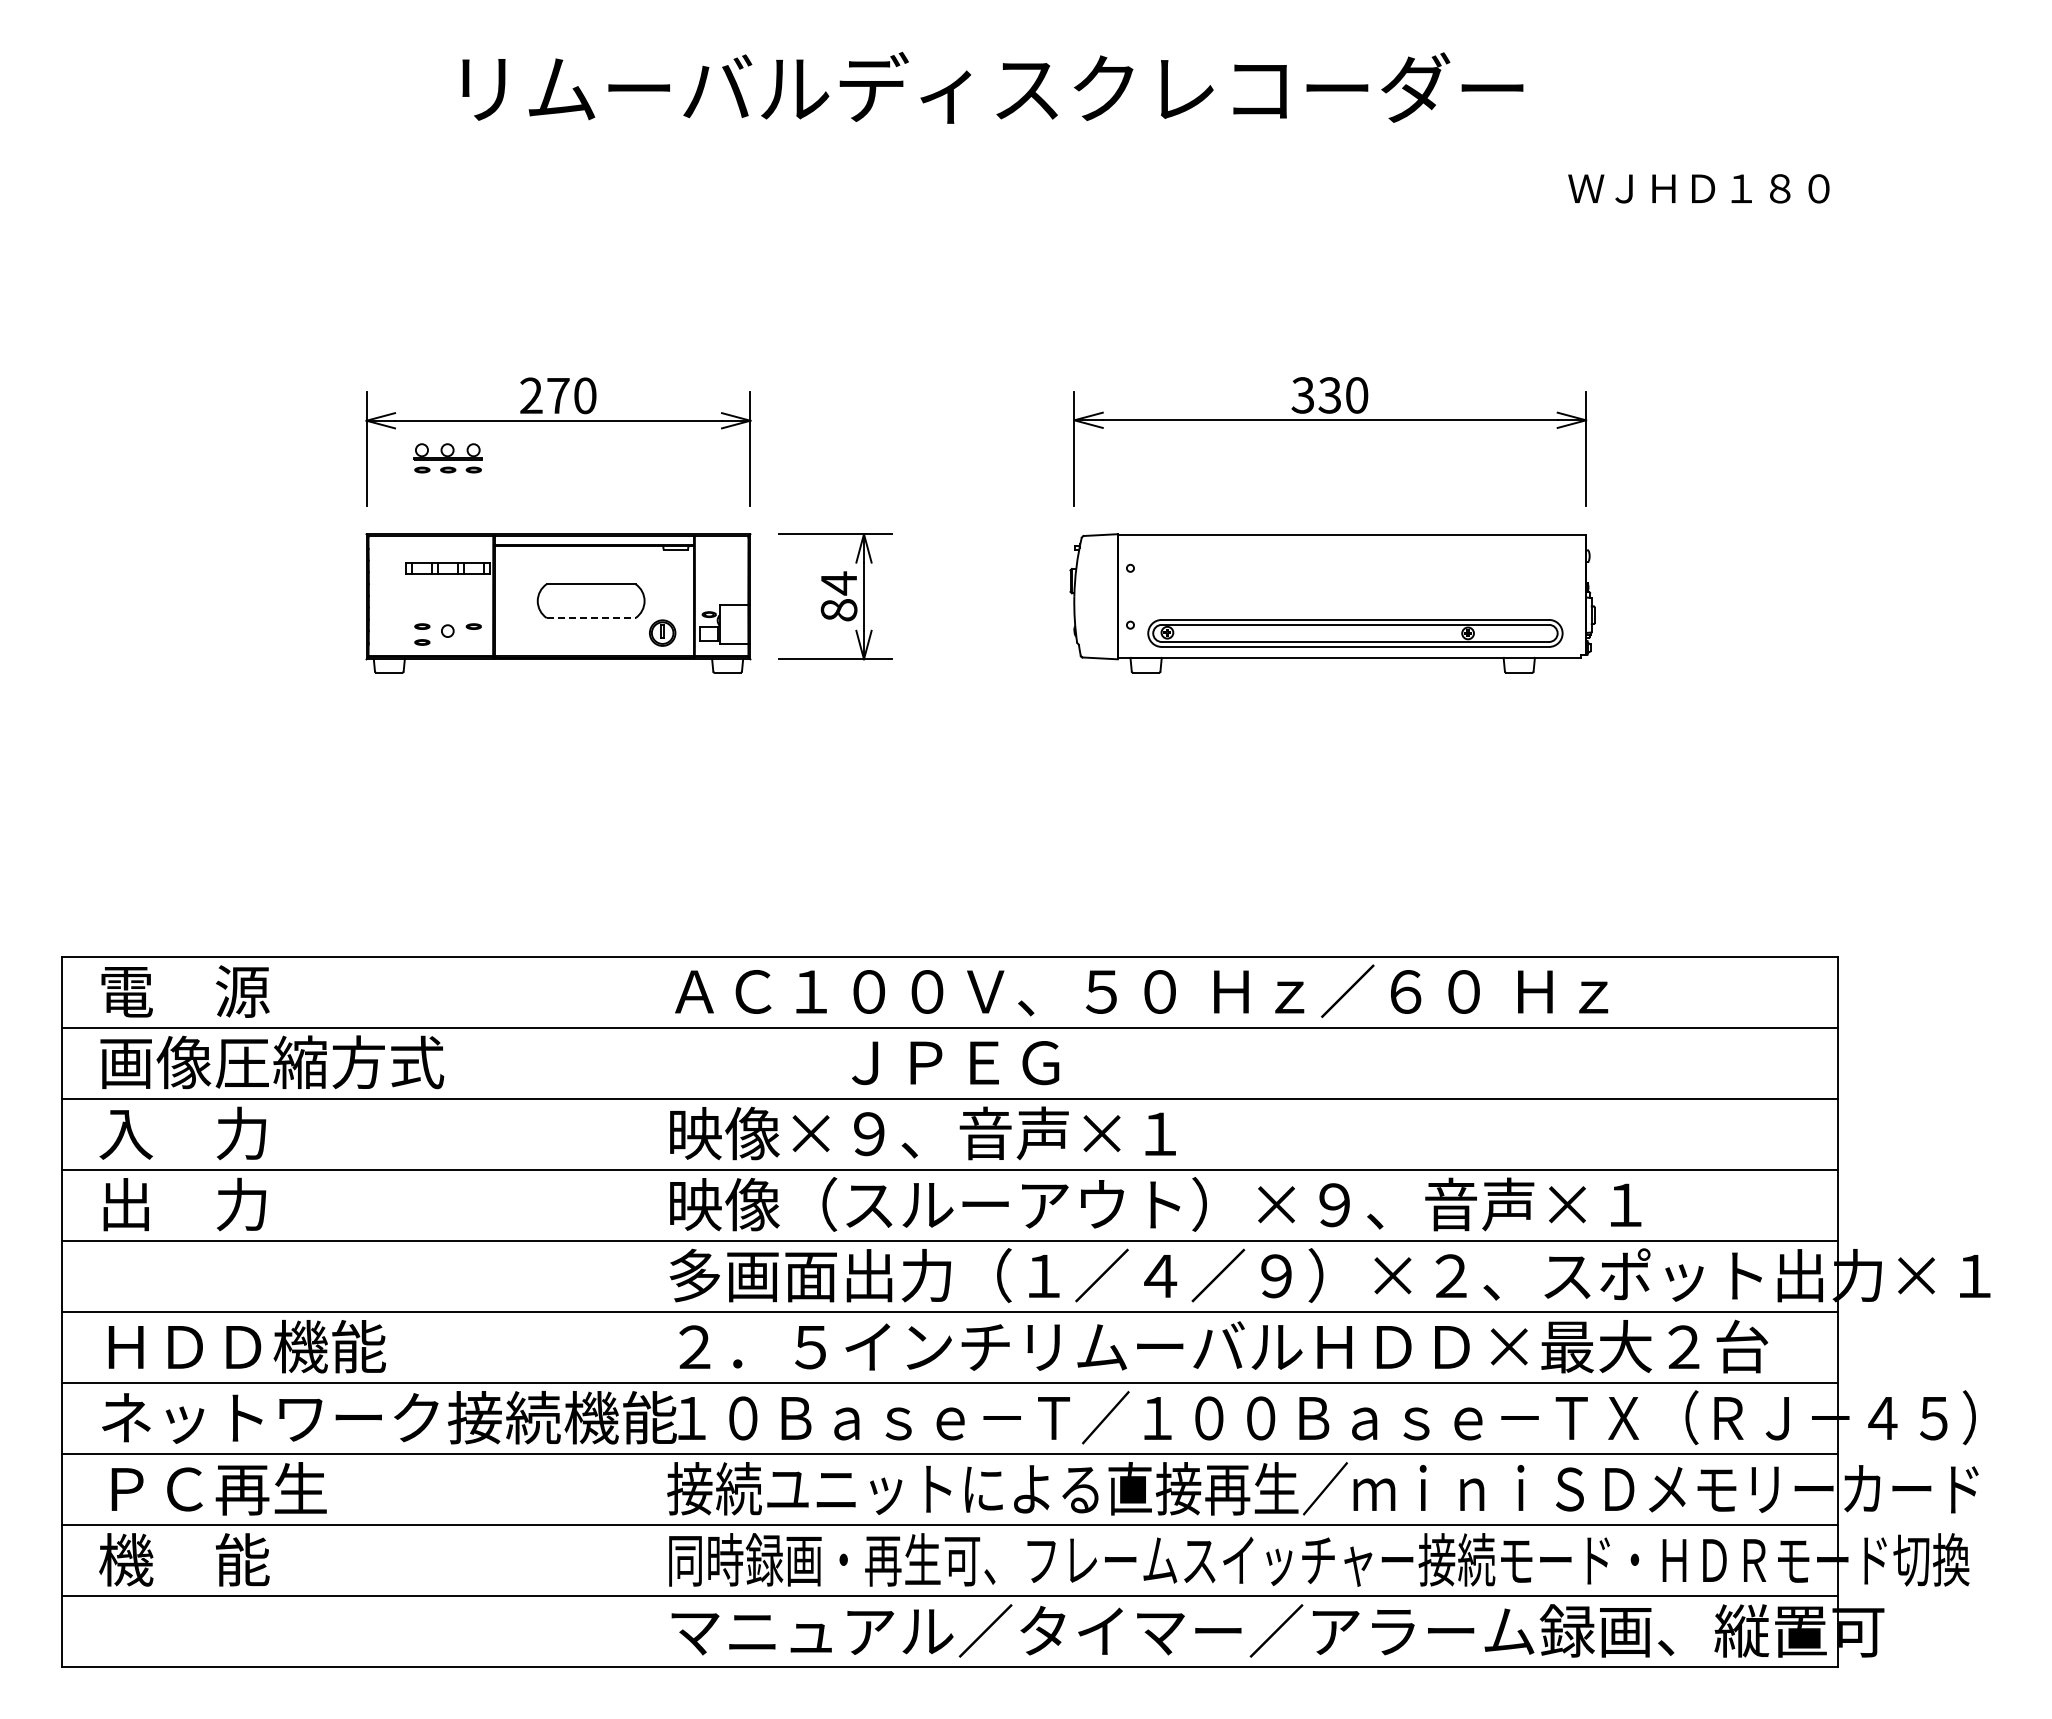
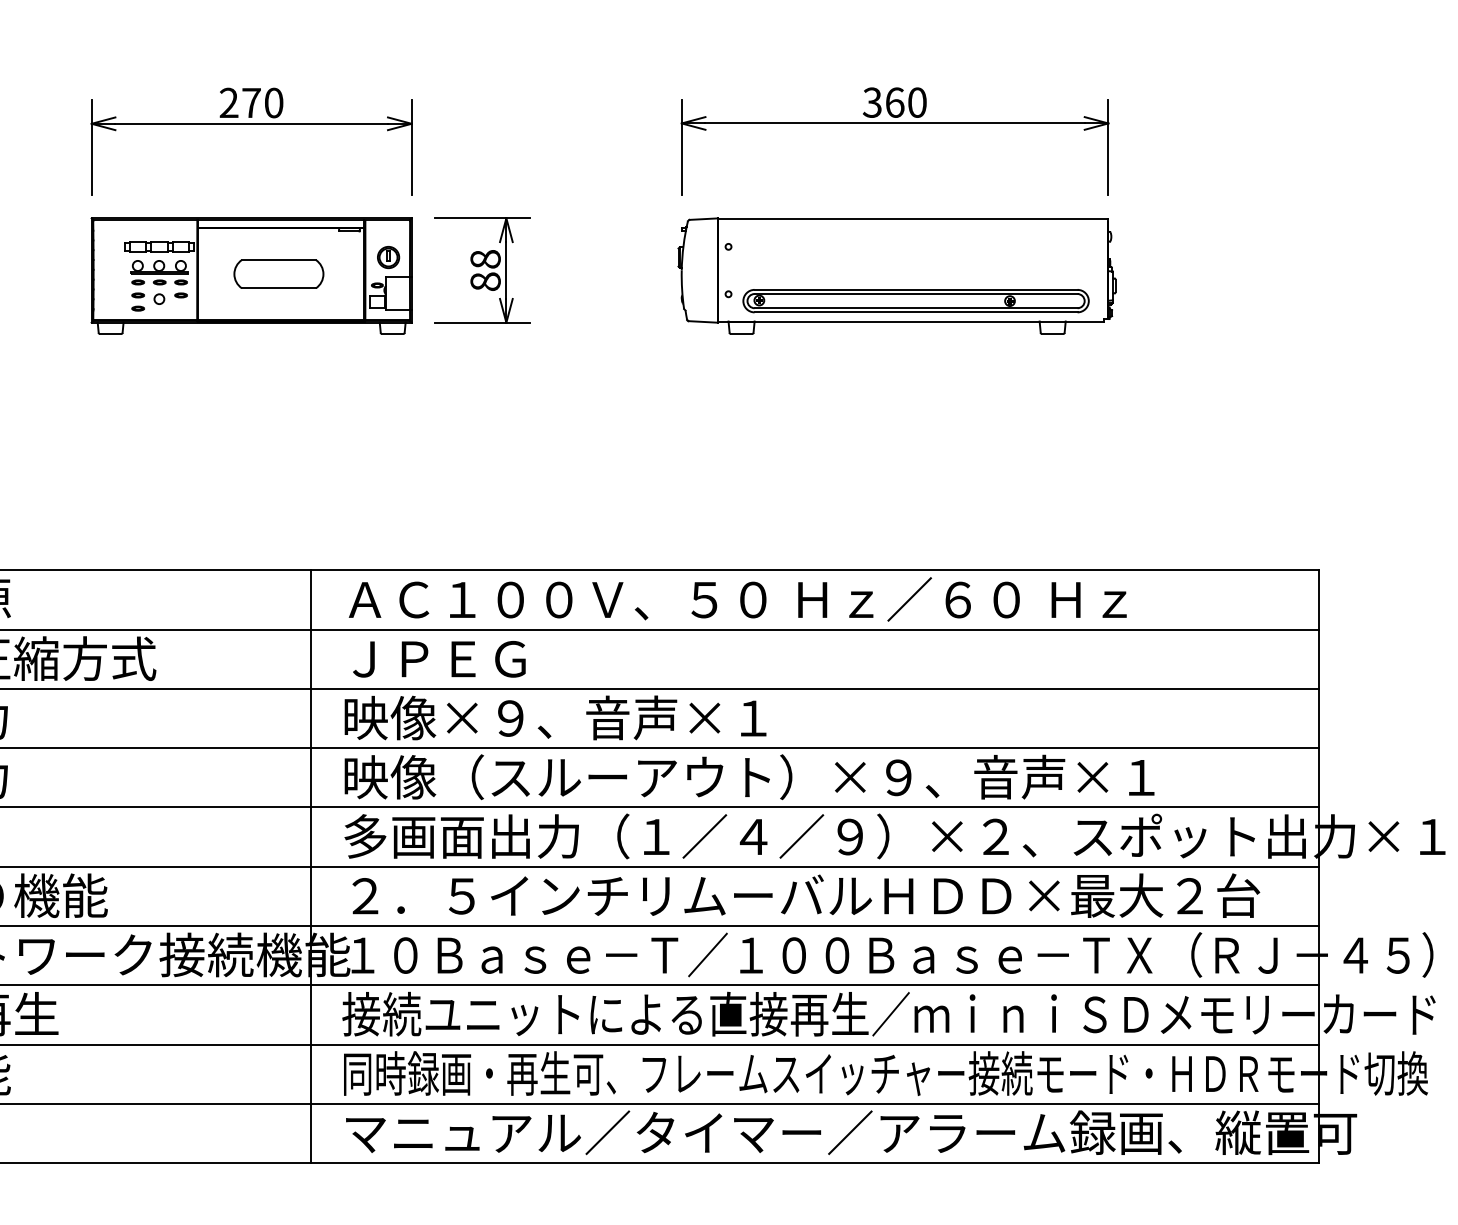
text: (1329, 395) -> (894, 102), 330 -> 360
part: (447, 458) -> (159, 272), moved
text: (838, 583) -> (485, 259), 84 -> 88
line: (591, 618) -> (279, 288), dashed -> solid
part: (662, 632) -> (388, 256), moved
text: (955, 1063) -> (439, 659), moved
line: (630, 1311) -> (311, 866), added

